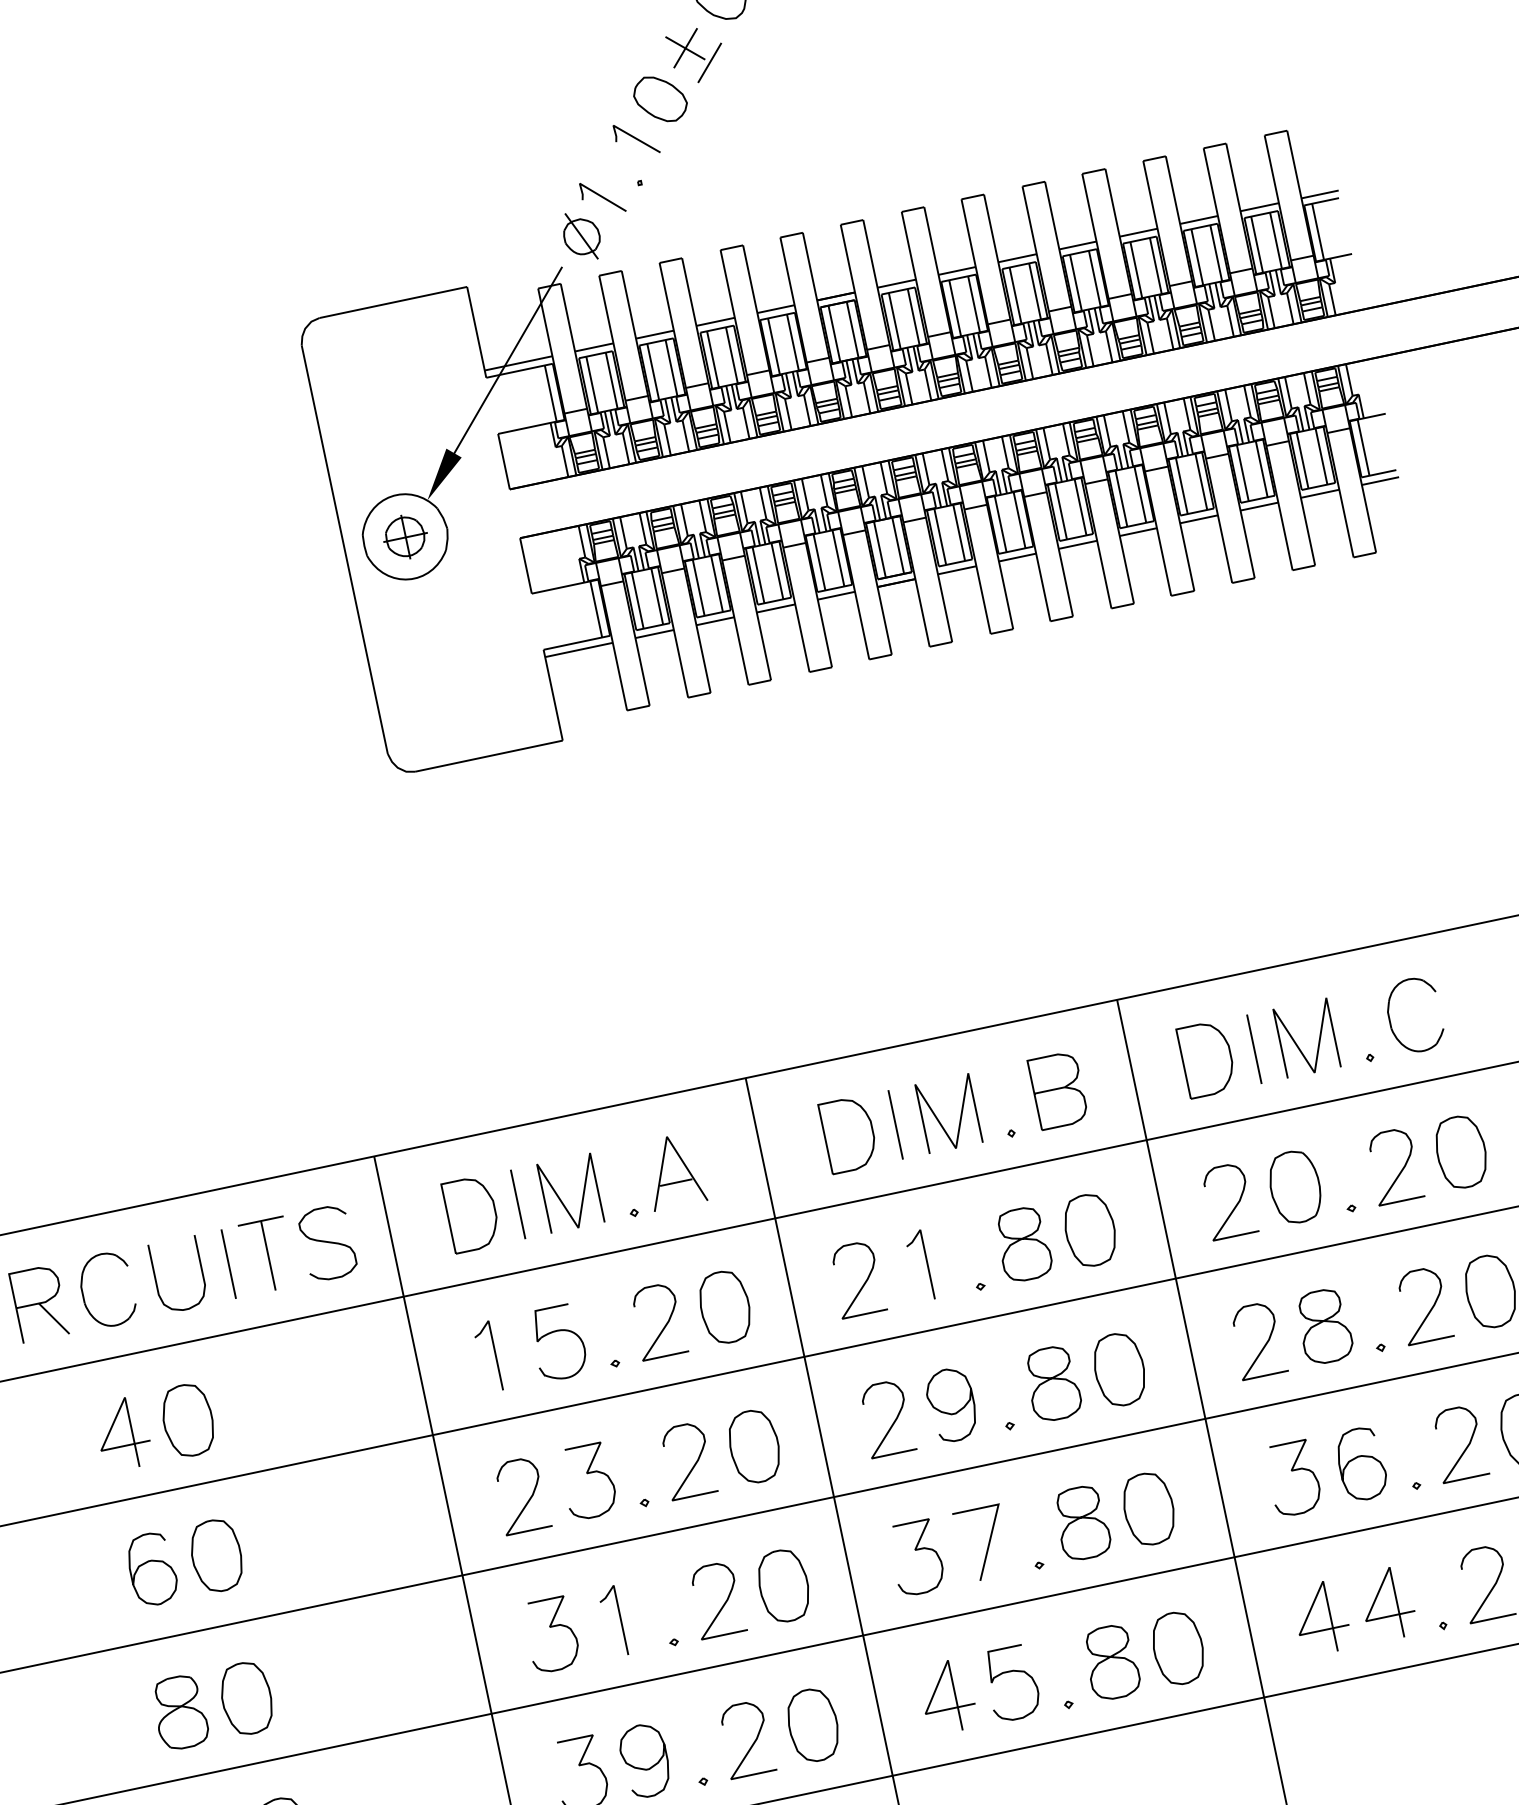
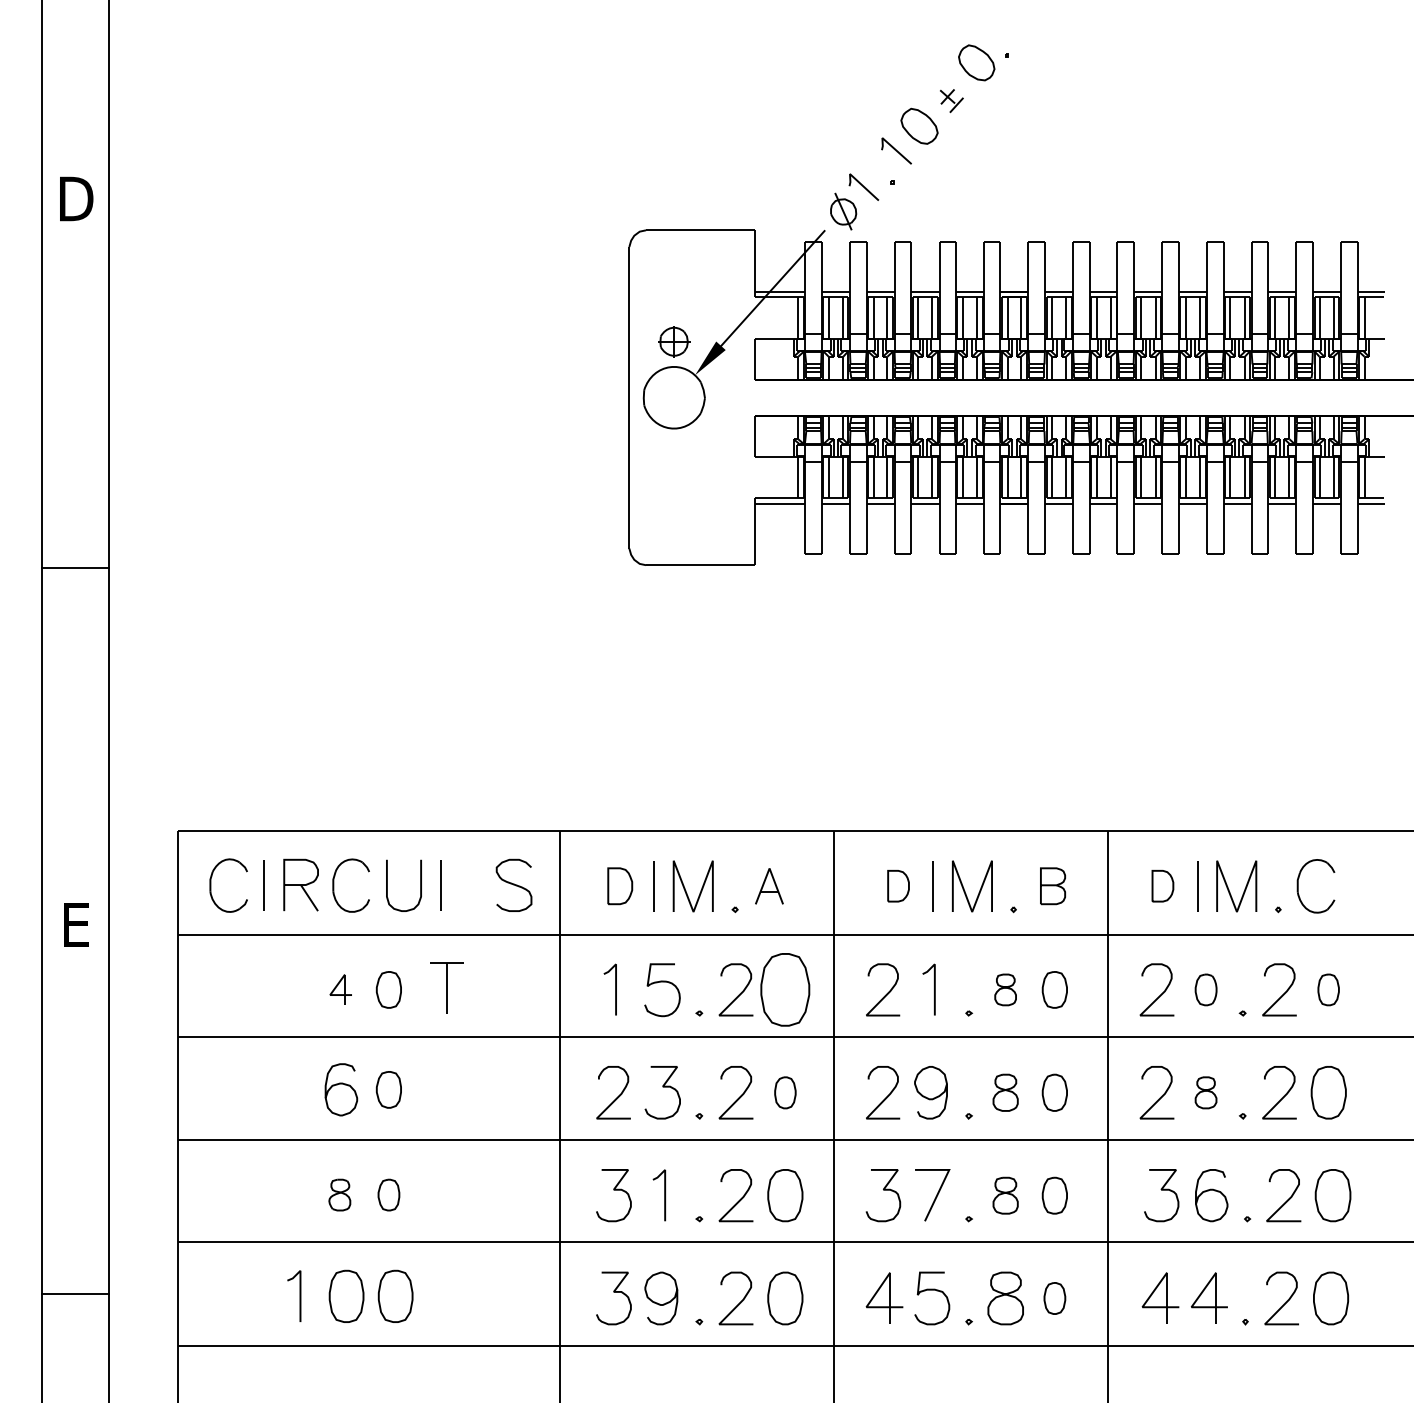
part: (696, 54) -> (951, 100), size x0.6
part: (405, 536) -> (674, 341), moved
part: (1206, 1058) -> (1162, 885), size x0.6
part: (1057, 1089) -> (1052, 885), size x0.7
part: (848, 1133) -> (898, 885), size x0.6
part: (1460, 1151) -> (1328, 989), size x0.6
part: (674, 1171) -> (769, 886), size x0.7
part: (1294, 1186) -> (1205, 989), size x0.6
part: (472, 1212) -> (620, 885), size x0.7
part: (1089, 1229) -> (1054, 989), size x0.7
part: (1023, 1243) -> (1005, 989), size x0.6
part: (267, 1254) -> (446, 987), moved
part: (725, 1306) -> (785, 989), size x1.4
part: (1323, 1326) -> (1205, 1092), size x0.6
part: (1119, 1369) -> (1054, 1092), size x0.7
part: (1052, 1383) -> (1005, 1092), size x0.7
part: (187, 1420) -> (388, 989), size x0.7
part: (122, 1433) -> (340, 989), size x0.6
part: (754, 1446) -> (785, 1092), size x0.6
part: (1148, 1508) -> (1054, 1195), size x0.7
part: (1082, 1522) -> (1005, 1195), size x0.7
part: (215, 1555) -> (388, 1089), size x0.7
part: (1177, 1648) -> (1054, 1298), size x0.6
part: (245, 1697) -> (388, 1194), size x0.6
part: (179, 1711) -> (339, 1194), size x0.6

